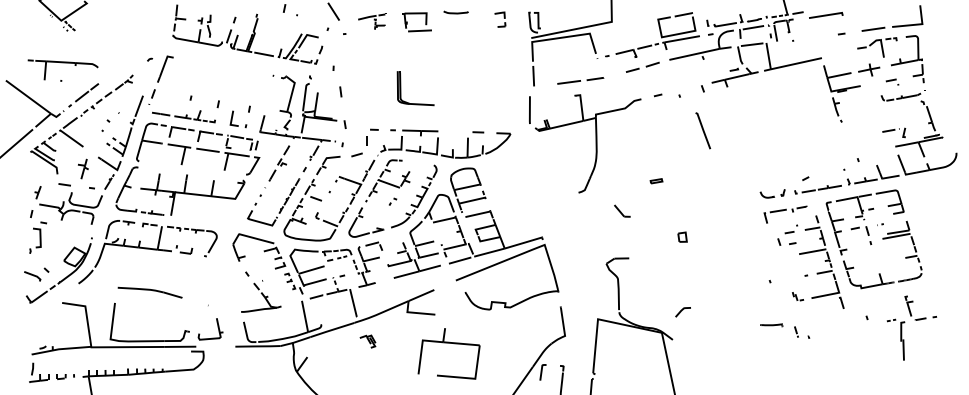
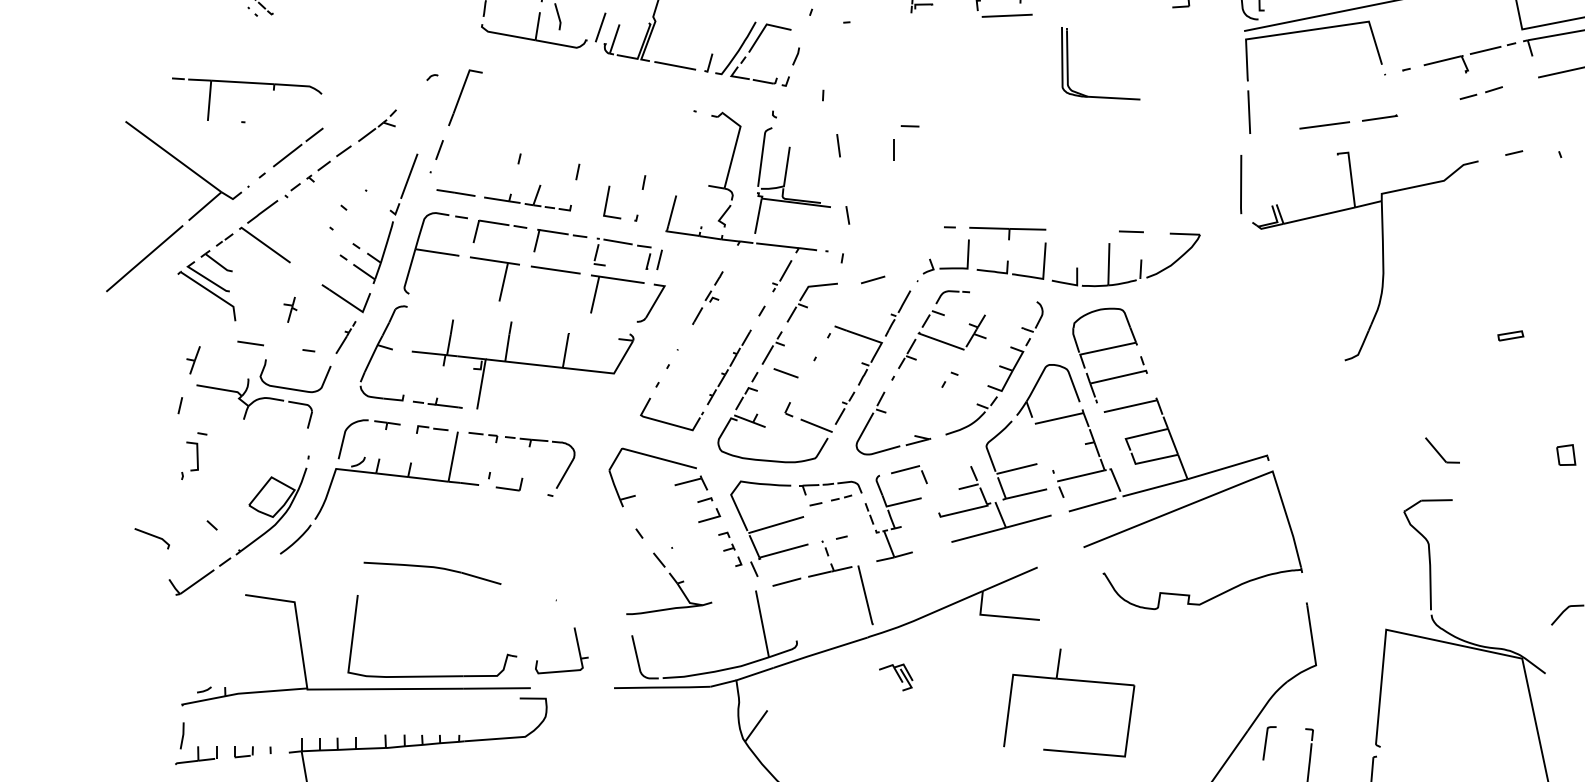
part: (642, 66) -> (1480, 91), size x0.6
part: (401, 88) -> (1069, 63), moved
part: (372, 136) -> (906, 140), moved
part: (279, 163) -> (708, 298), size x0.7
part: (83, 168) -> (290, 308), size x0.6
part: (622, 210) -> (1442, 449), moved
part: (37, 237) -> (192, 455), size x0.7
line: (32, 275) -> (152, 536), moved

